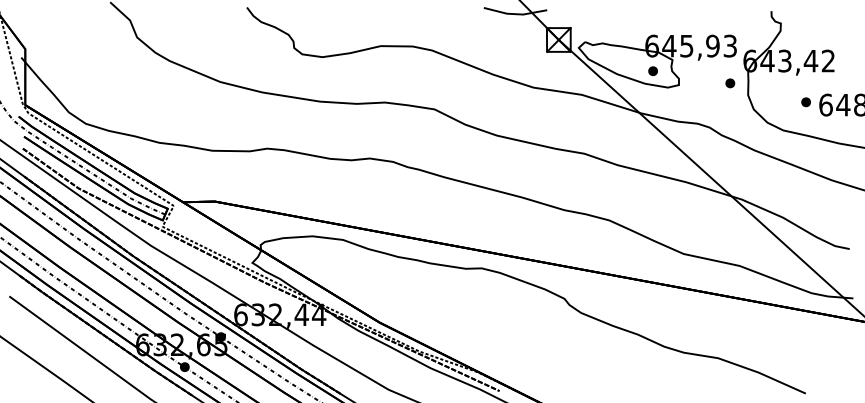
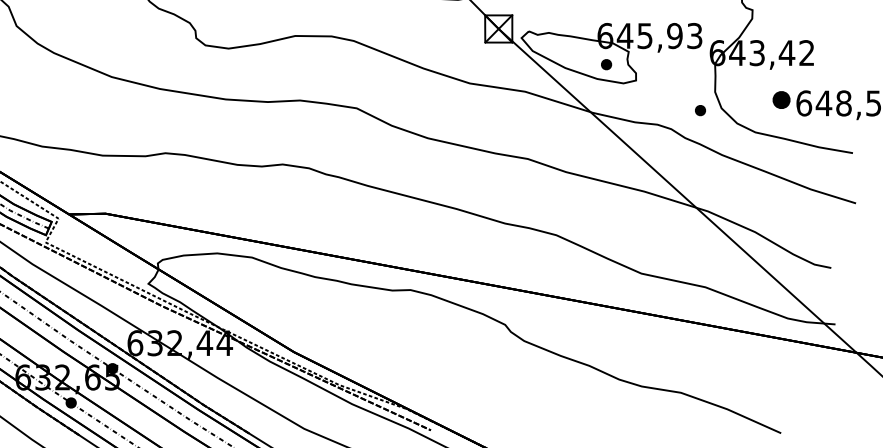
part: (730, 83) -> (700, 110), moved
part: (805, 102) -> (780, 100), size x1.6

